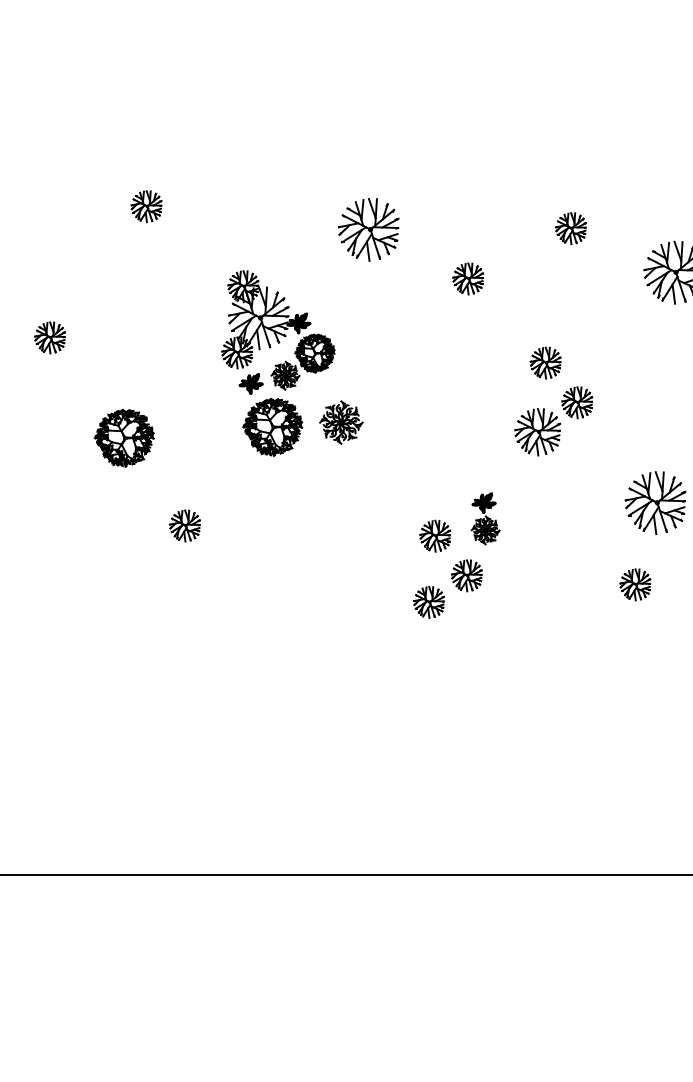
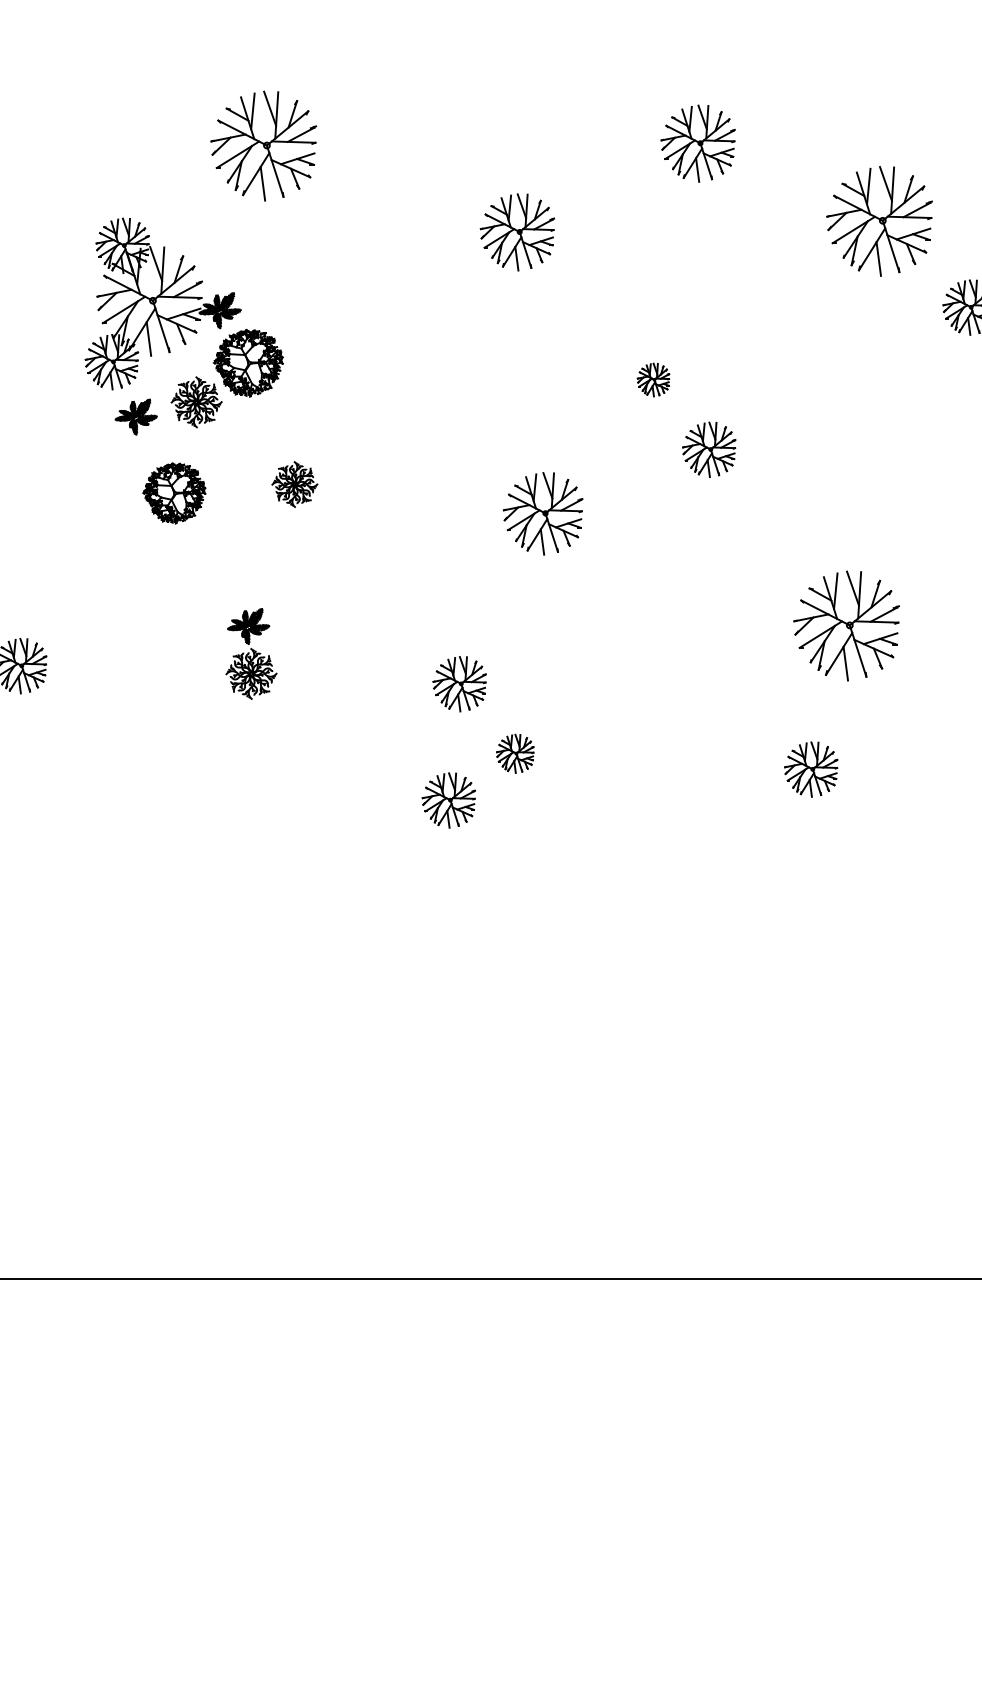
part: (570, 228) -> (697, 143), size x1.4
part: (368, 229) -> (263, 145), moved
part: (468, 278) -> (518, 231), size x1.4
part: (545, 362) -> (653, 379), size x0.6
part: (341, 422) -> (295, 484), size x0.6
part: (272, 427) -> (173, 493), size x0.6
part: (537, 432) -> (542, 514), moved
part: (485, 518) -> (251, 653), moved
part: (466, 575) -> (514, 753), size x0.7

